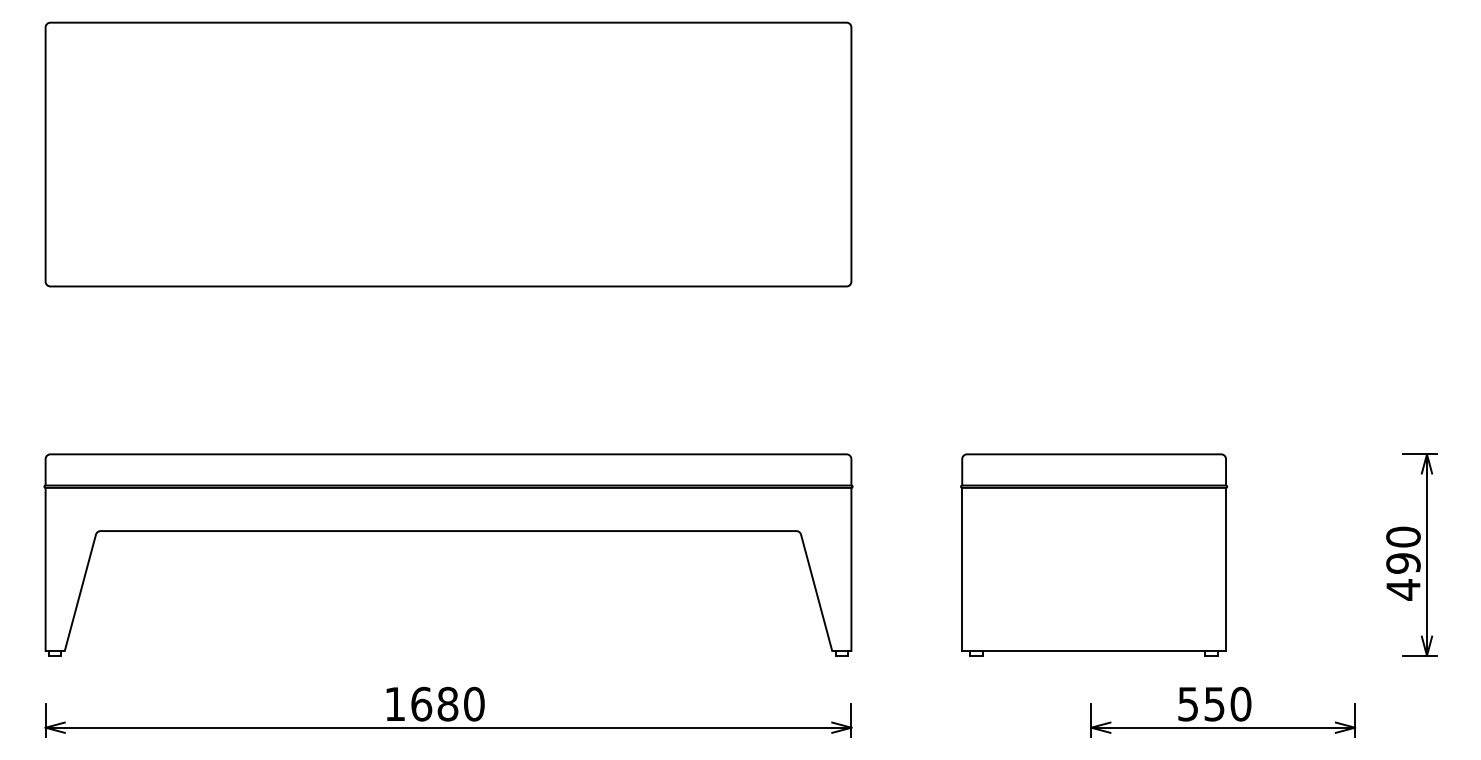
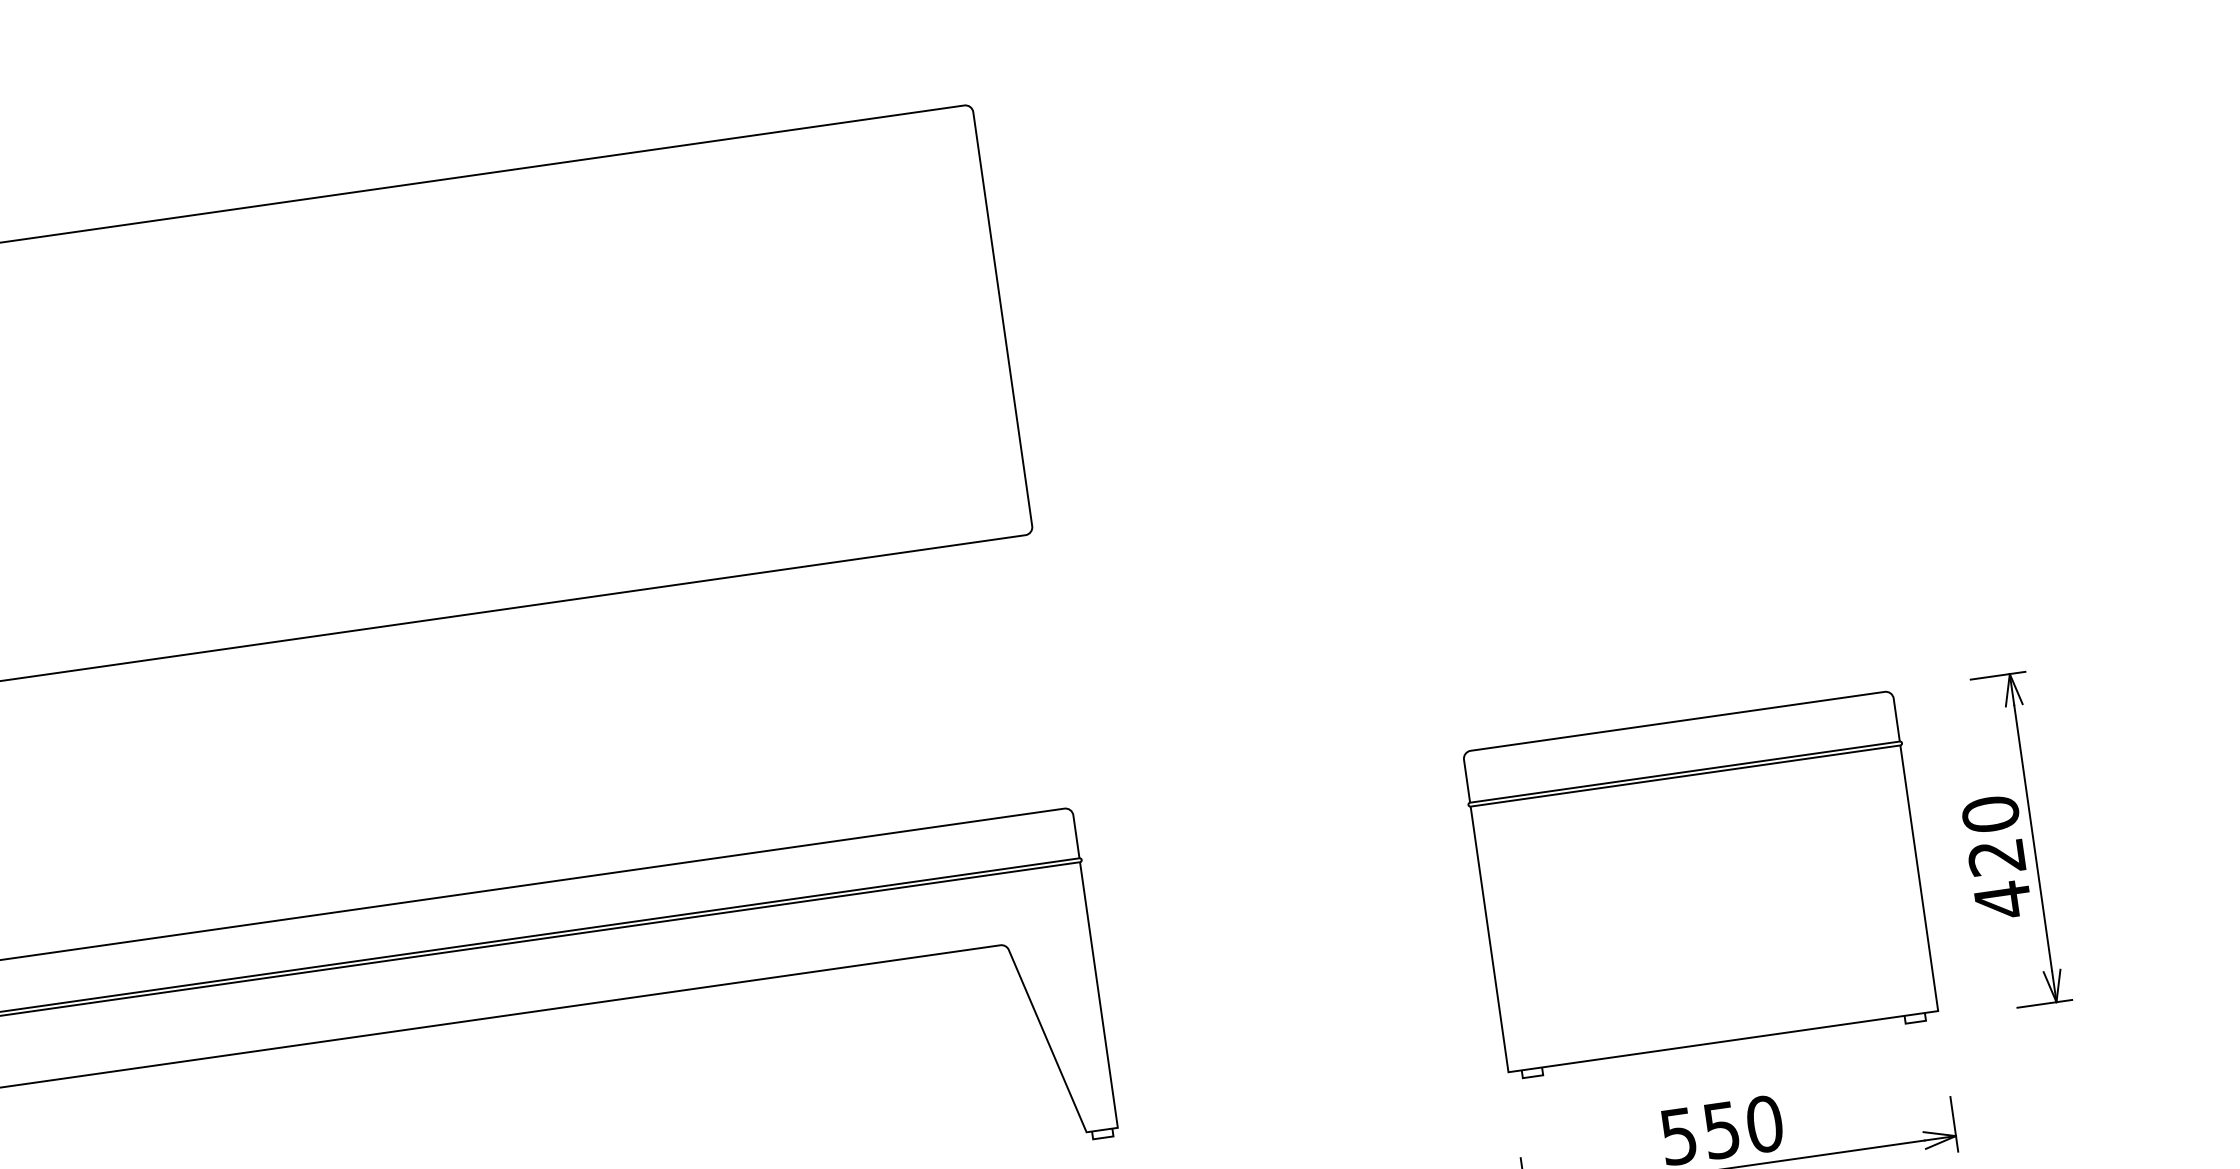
part: (1094, 554) -> (1701, 884), moved
text: (1403, 563) -> (1996, 857), 490 -> 420

